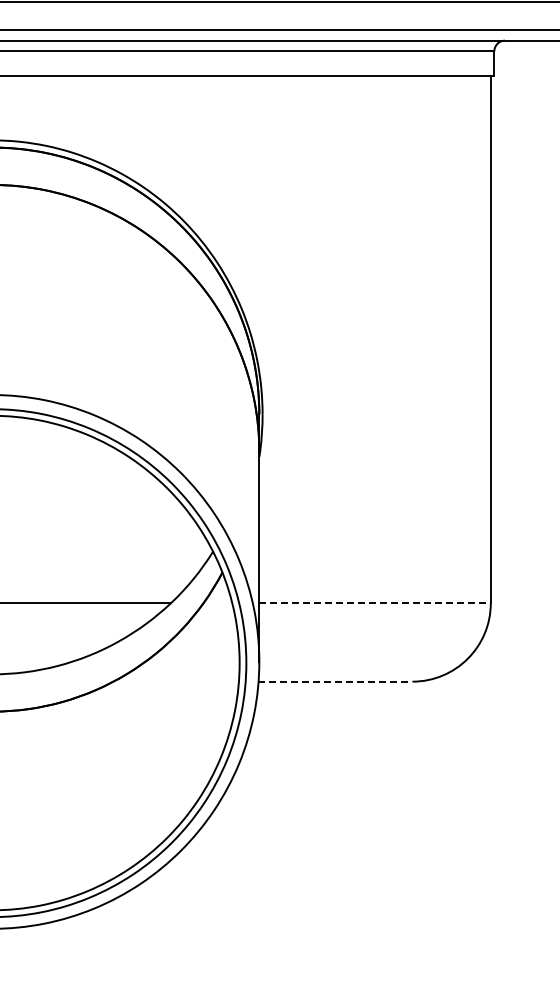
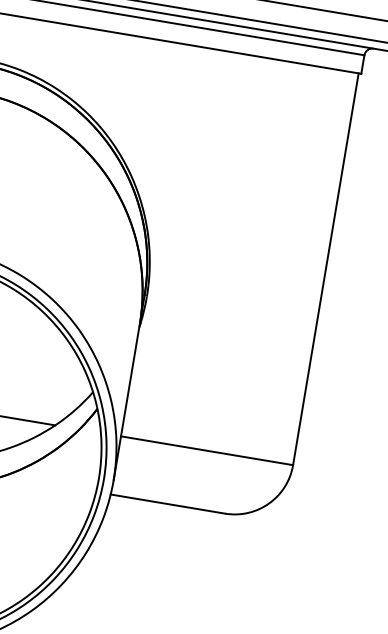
line: (375, 603) -> (207, 450), dashed -> solid
line: (335, 681) -> (167, 503), dashed -> solid

